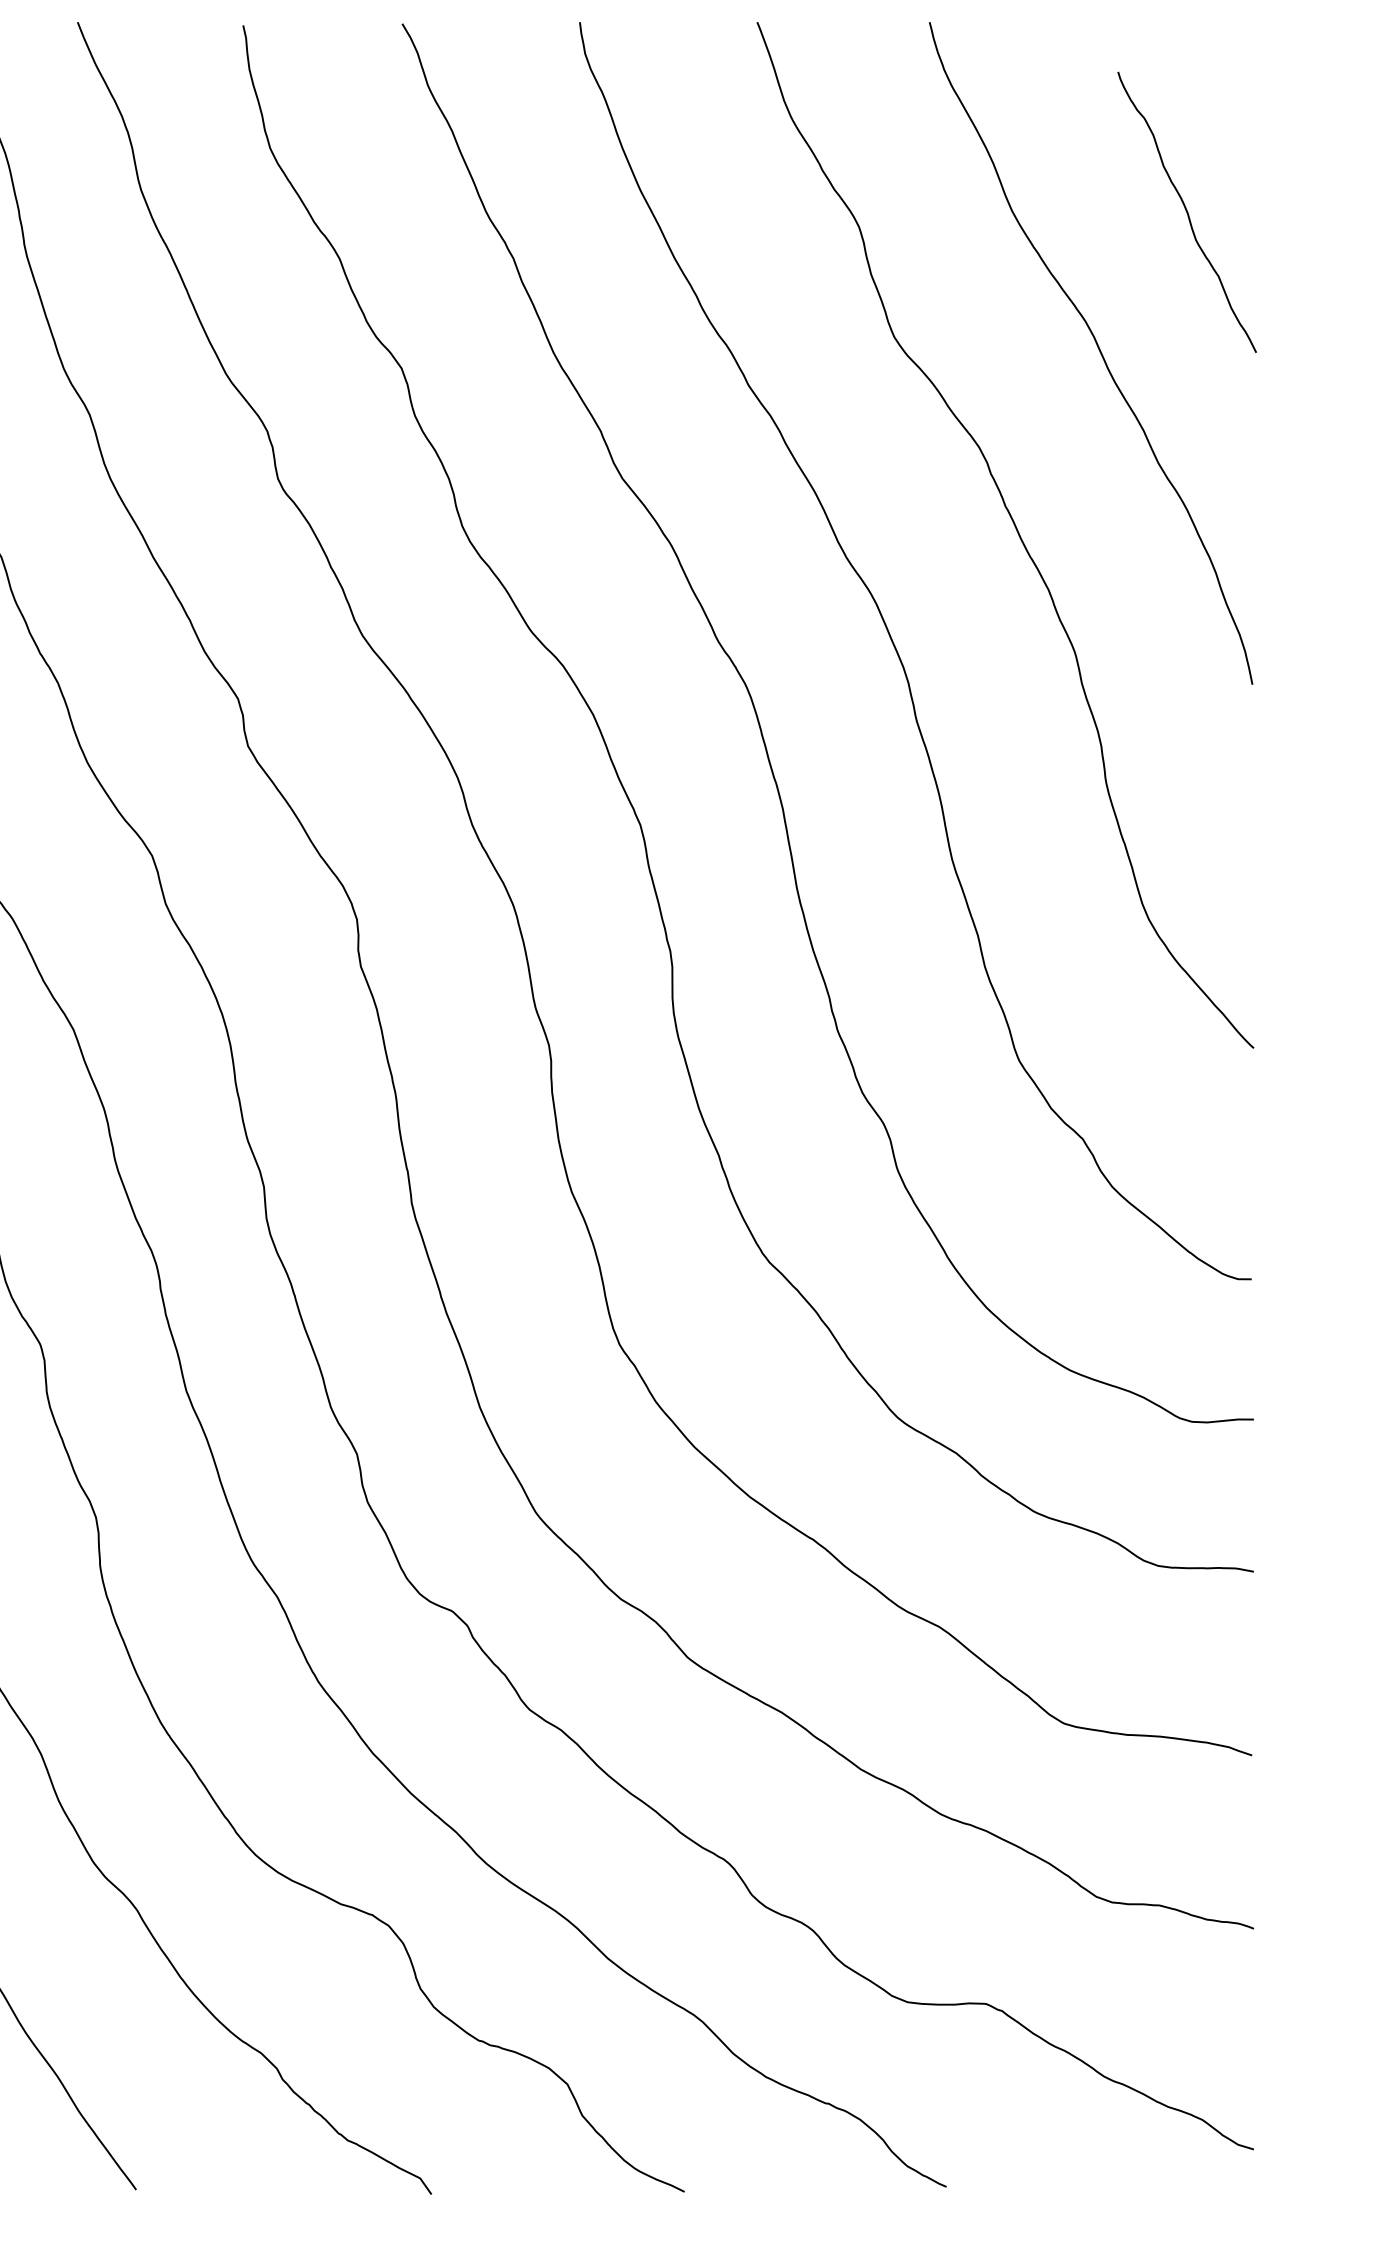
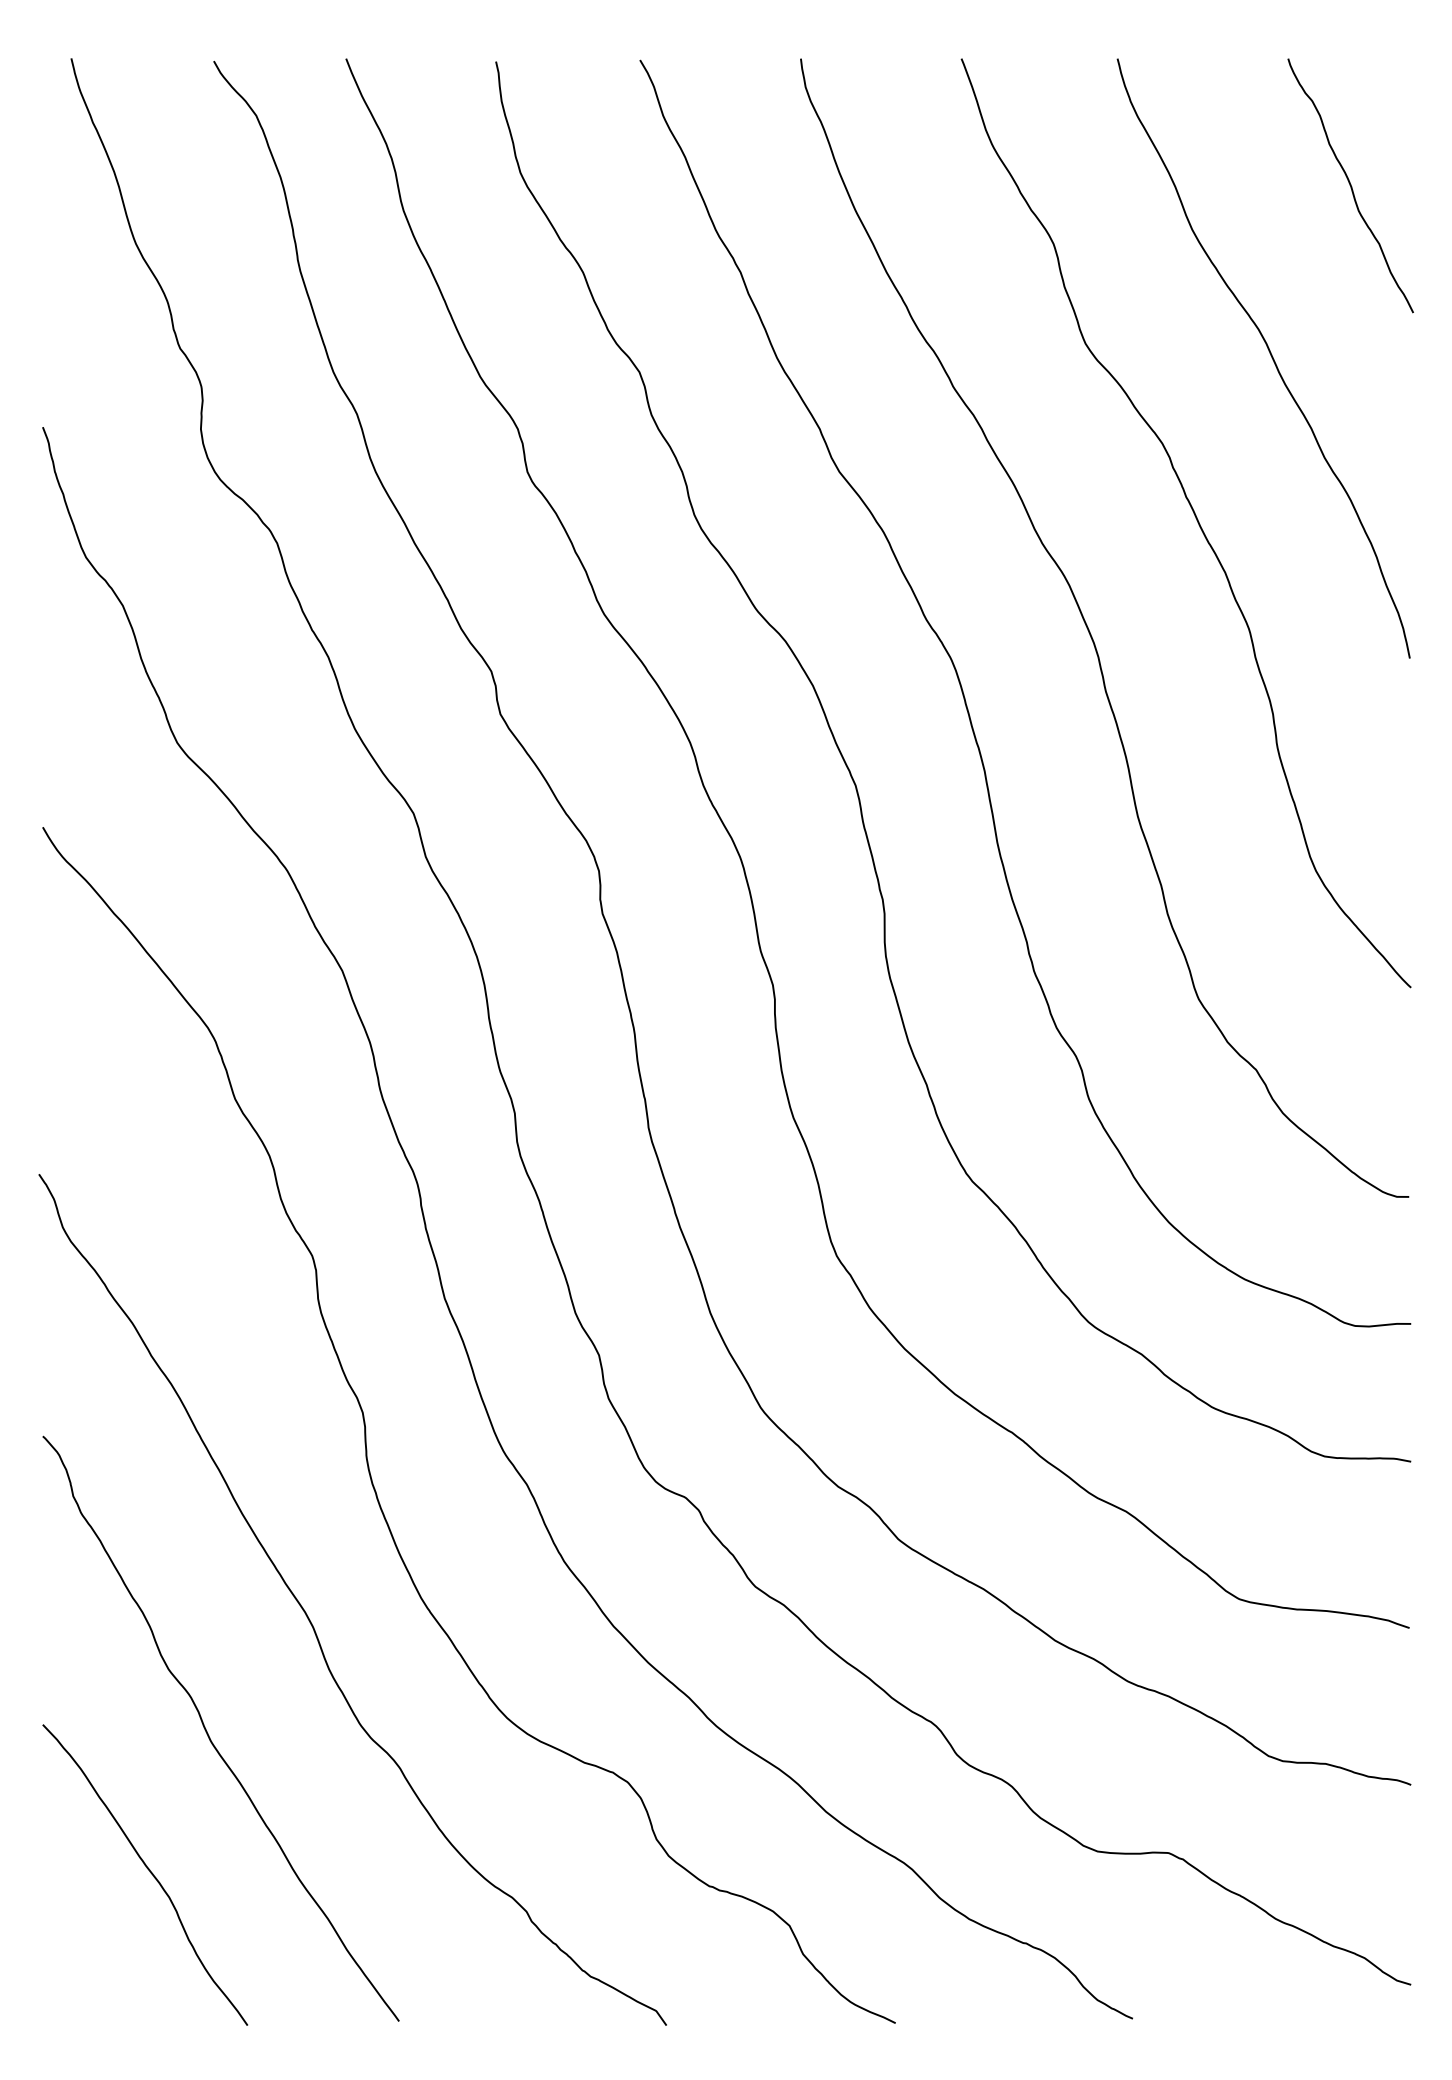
curve: (1186, 211) -> (1350, 185), moved

